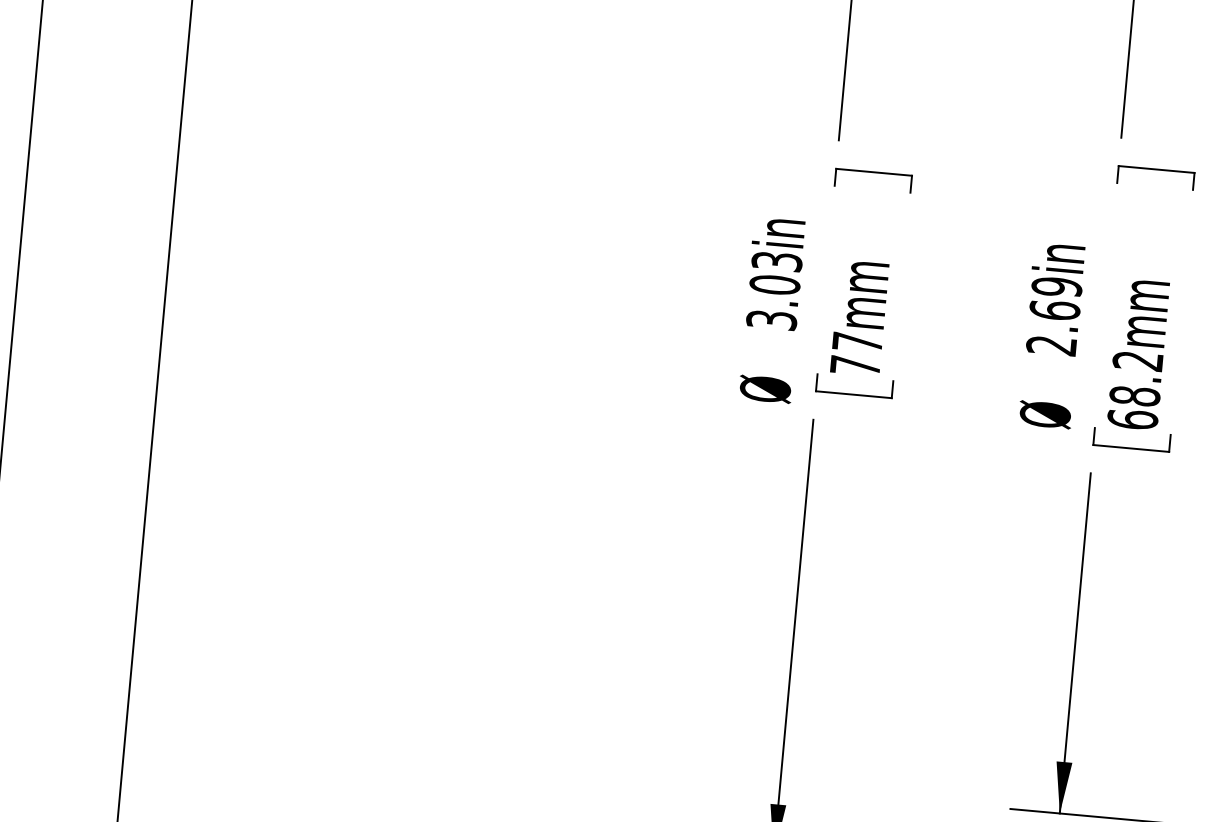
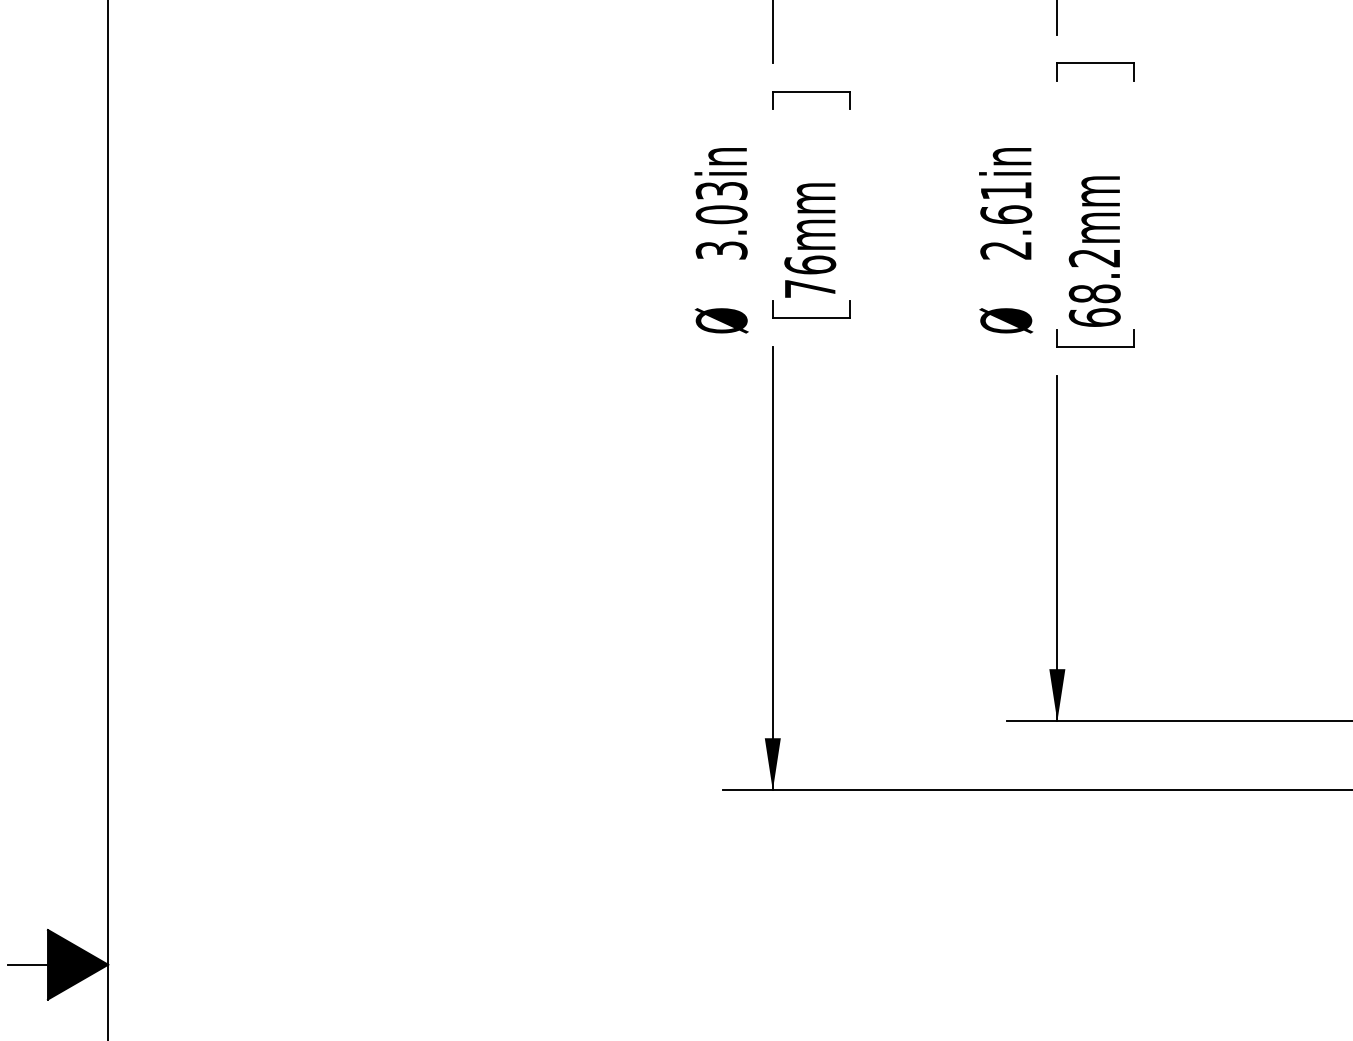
text: (1057, 286) -> (1006, 190), 2.69in -> 2.61in
text: (857, 341) -> (810, 264), 77mm -> 76mm

